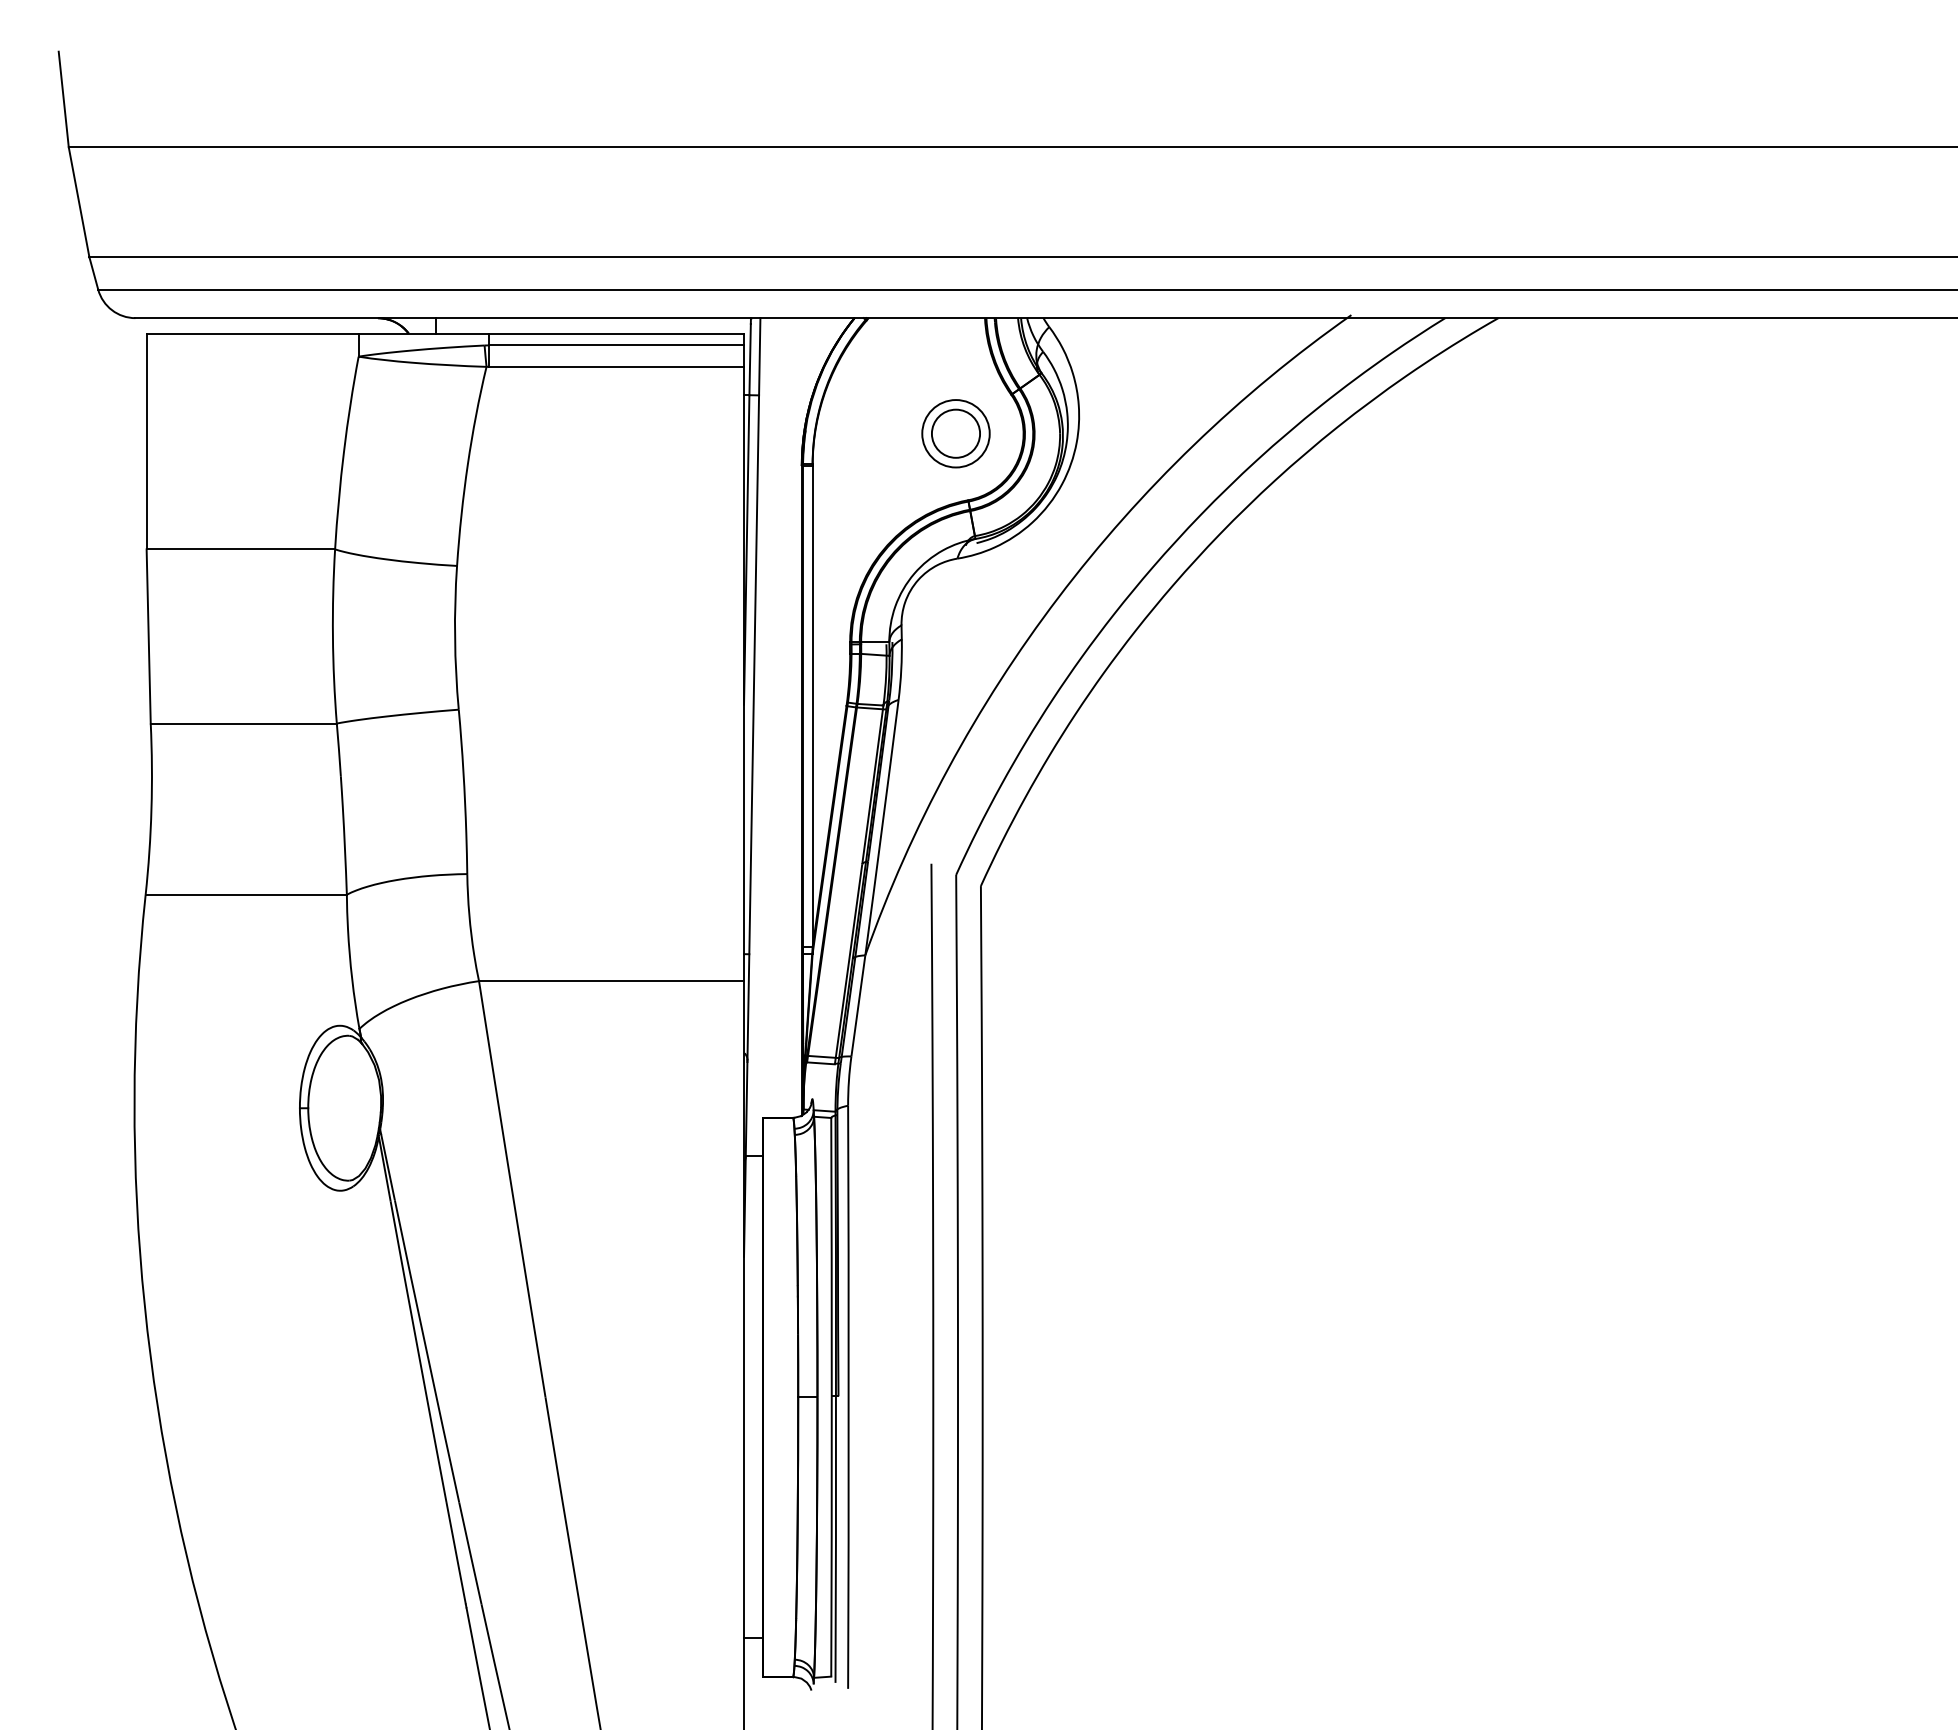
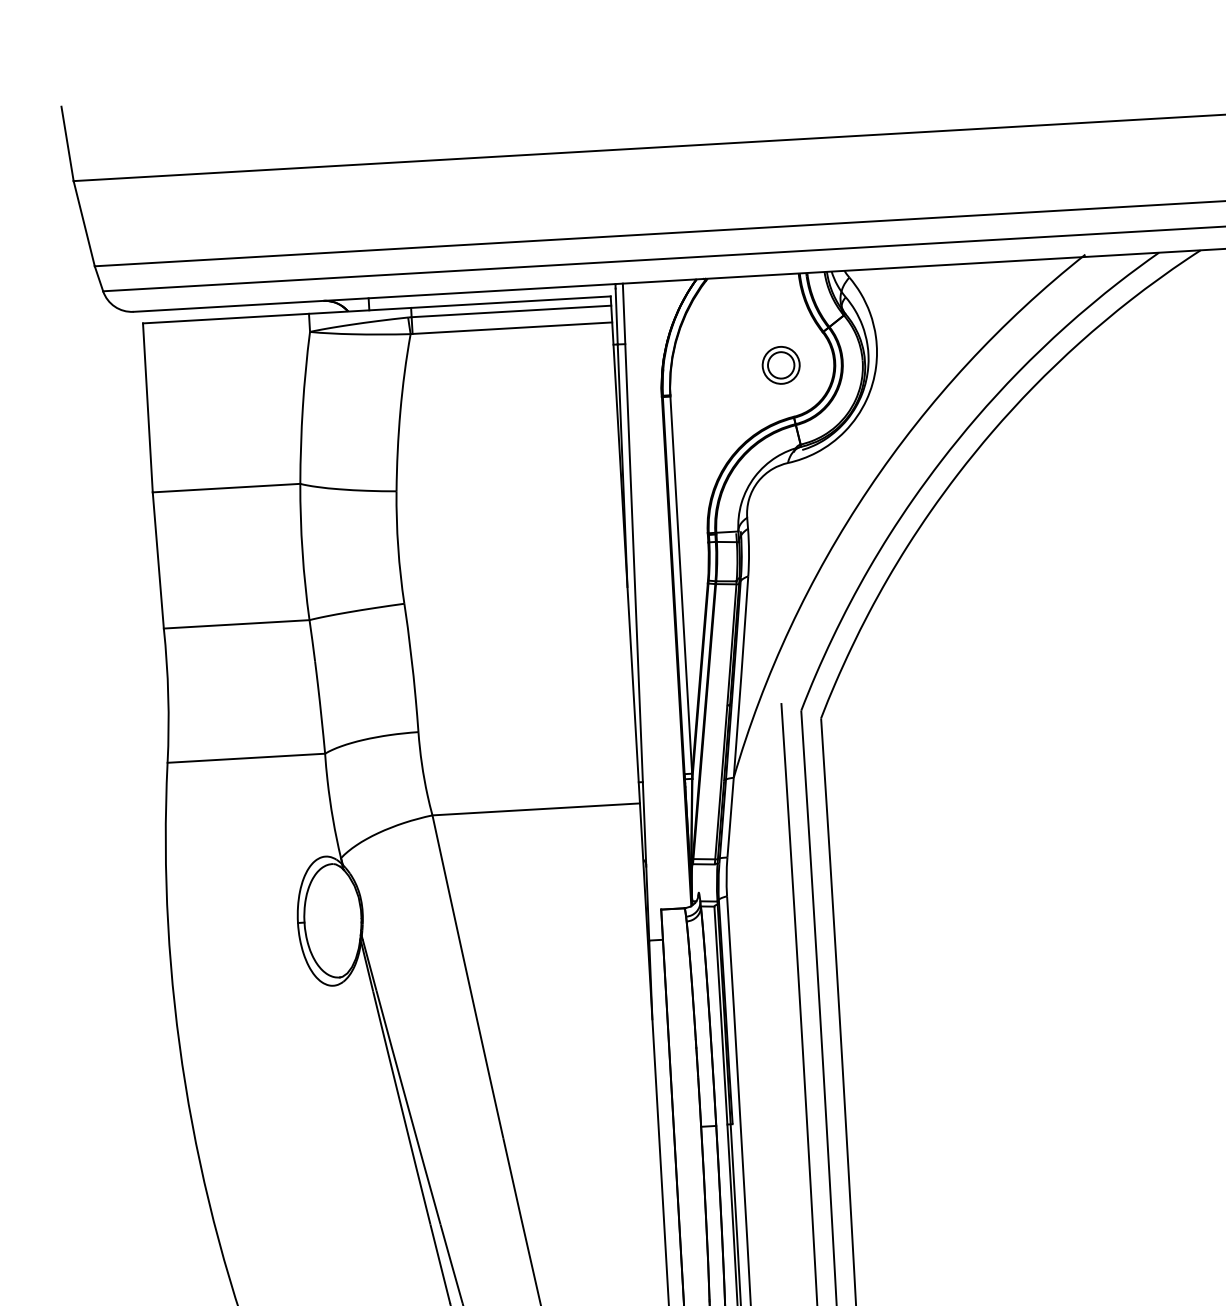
part: (955, 433) -> (780, 365), size x0.7

